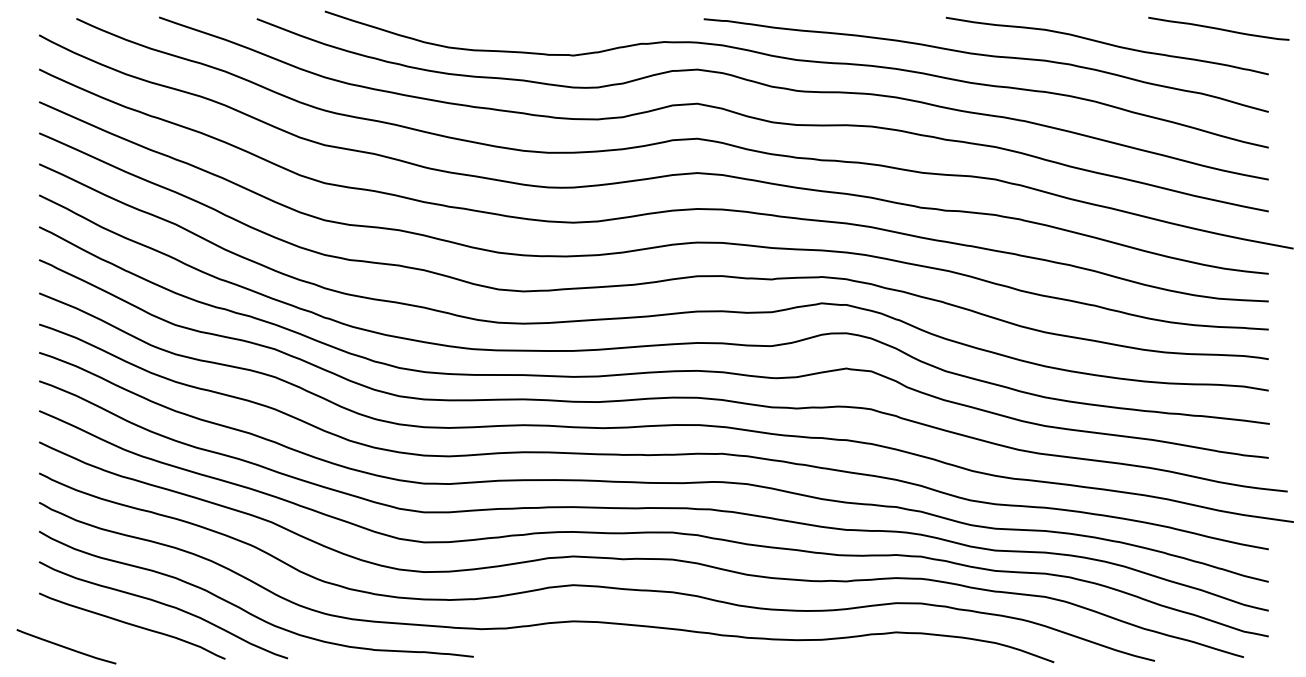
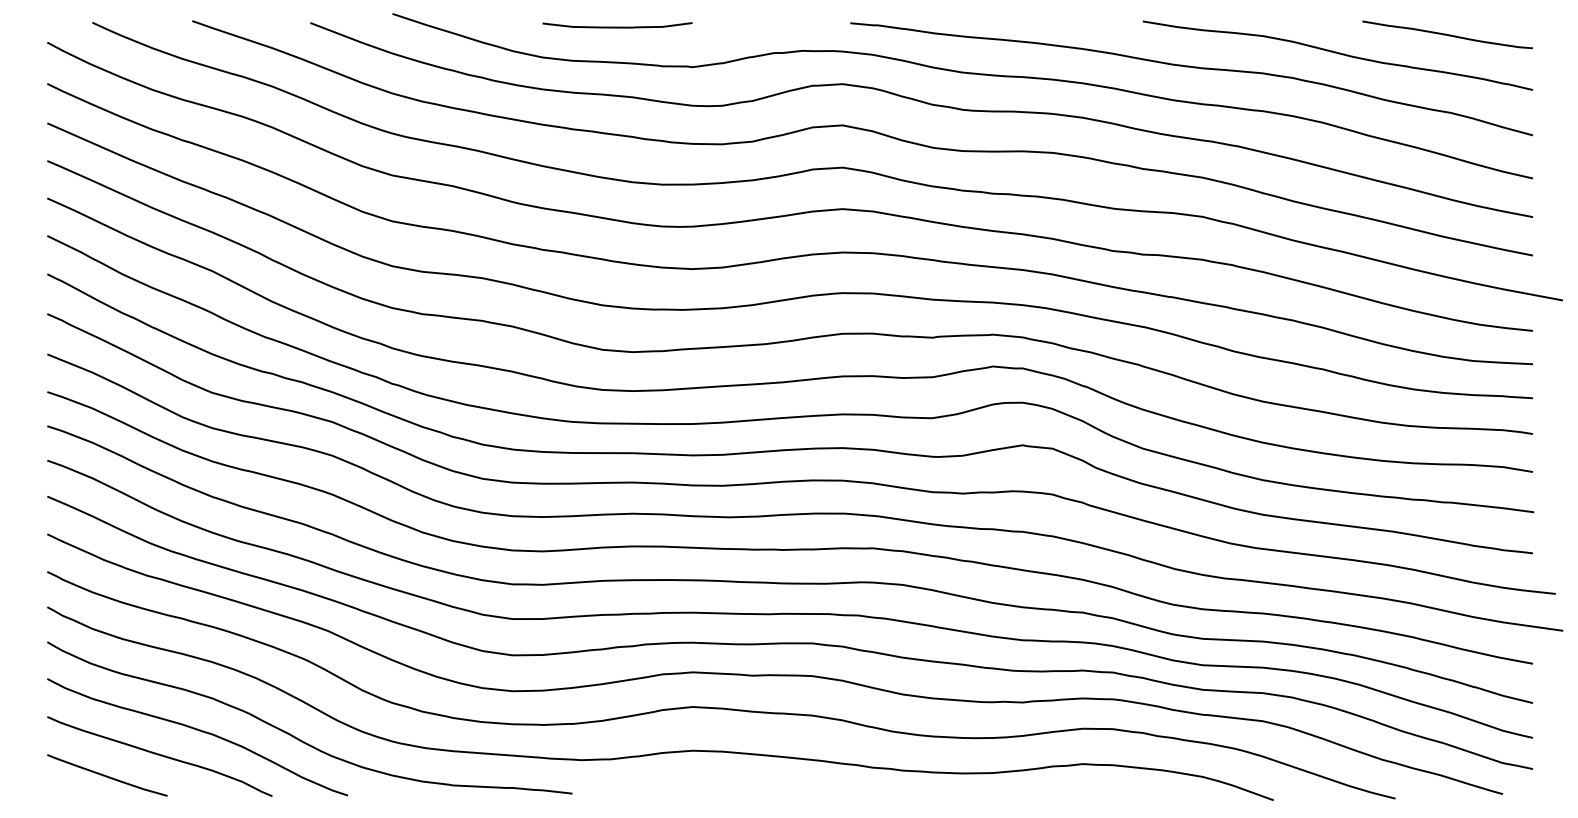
curve: (511, 21) -> (617, 26), added
curve: (1218, 28) -> (1447, 34), moved
curve: (66, 646) -> (107, 775), moved

